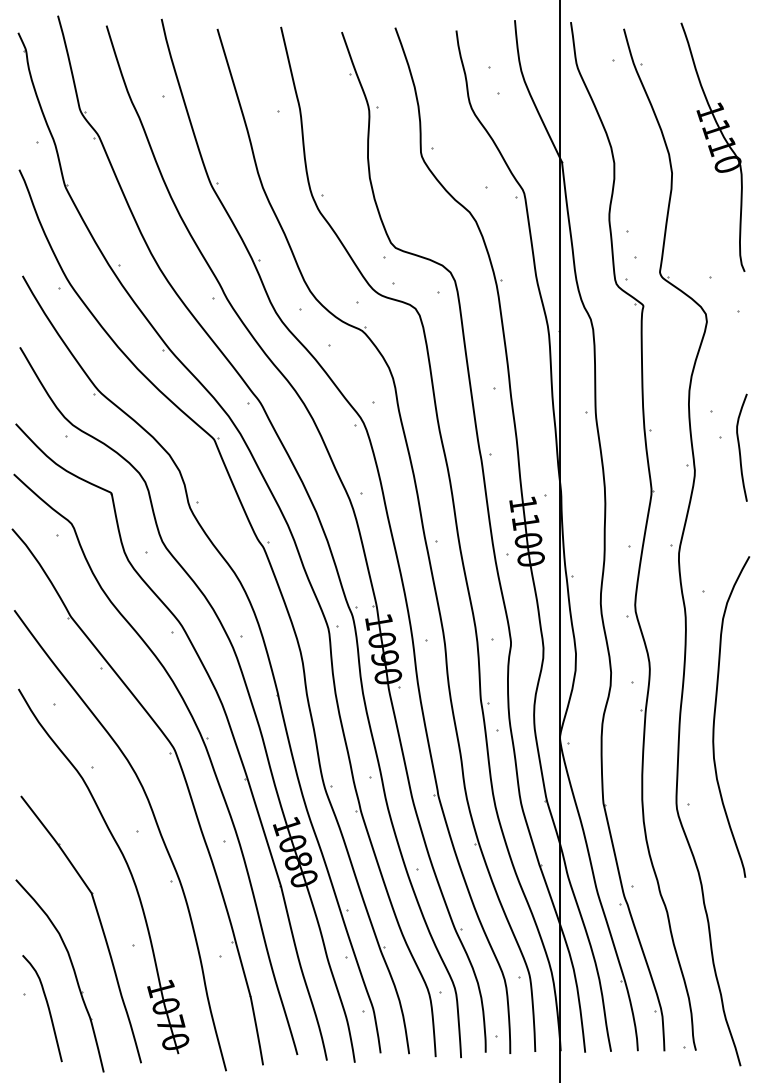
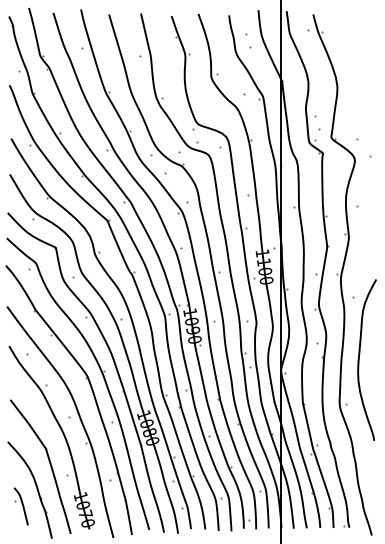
part: (712, 146) -> (357, 73), removed
part: (733, 446) -> (368, 224), removed
part: (41, 1008) -> (20, 506), size x0.7

